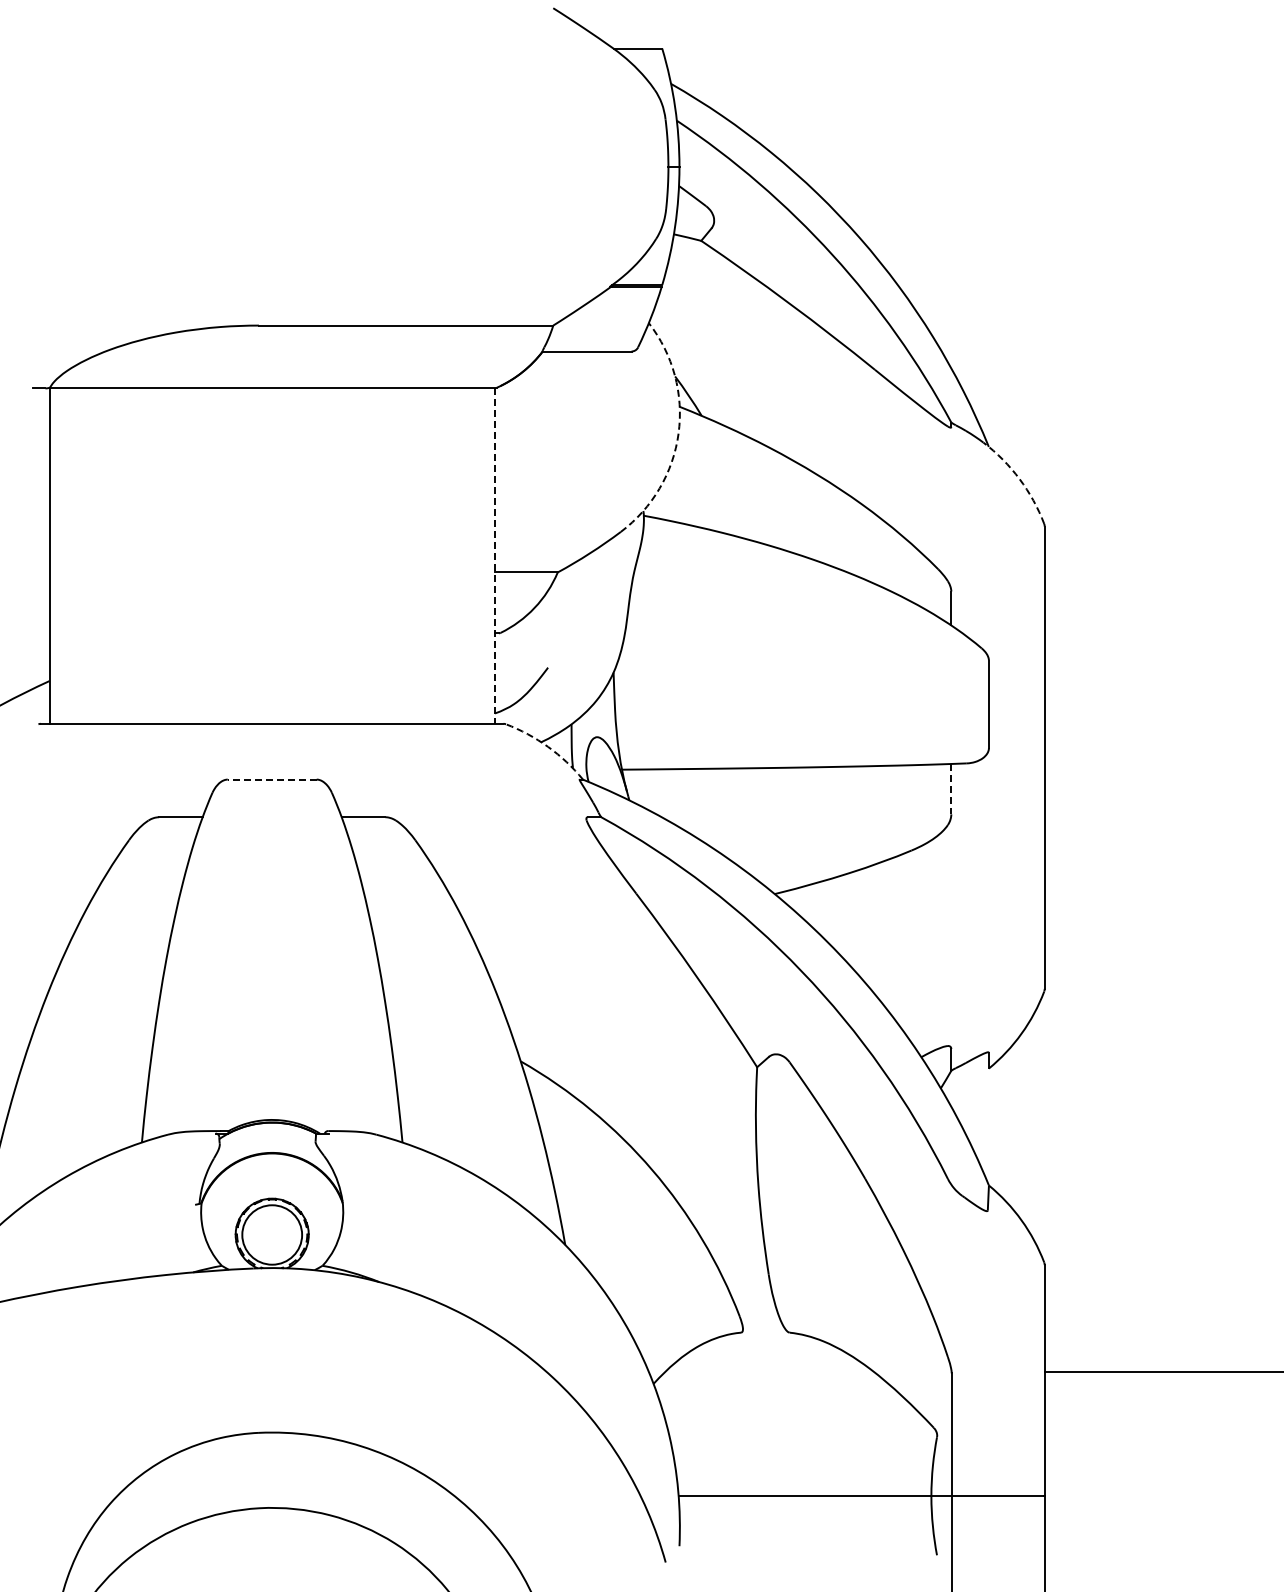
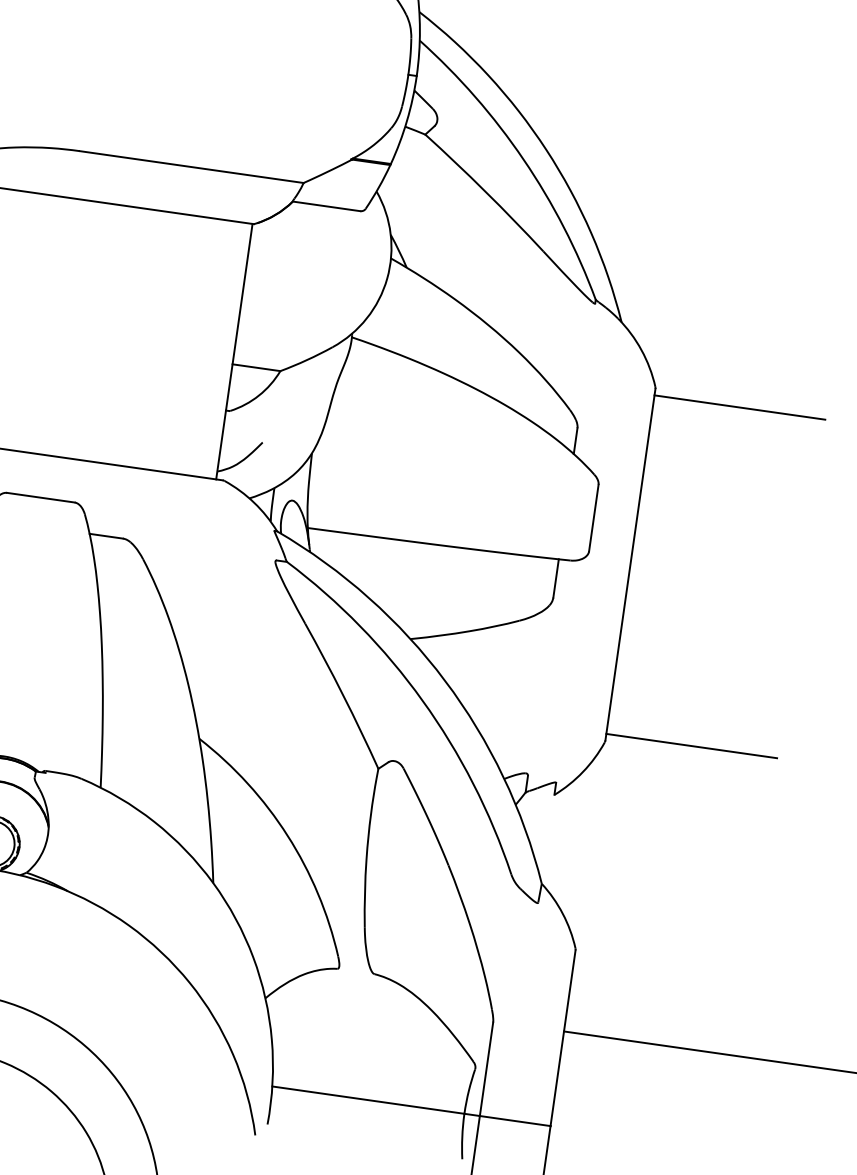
arc: (678, 433) -> (387, 278), dashed -> solid
arc: (1019, 479) -> (641, 350), dashed -> solid
line: (1156, 535) -> (739, 407), added
line: (494, 556) -> (233, 352), dashed -> solid
arc: (548, 746) -> (254, 502), dashed -> solid
line: (271, 779) -> (40, 497), dashed -> solid
line: (951, 789) -> (556, 578), dashed -> solid
line: (1156, 980) -> (691, 746), added

